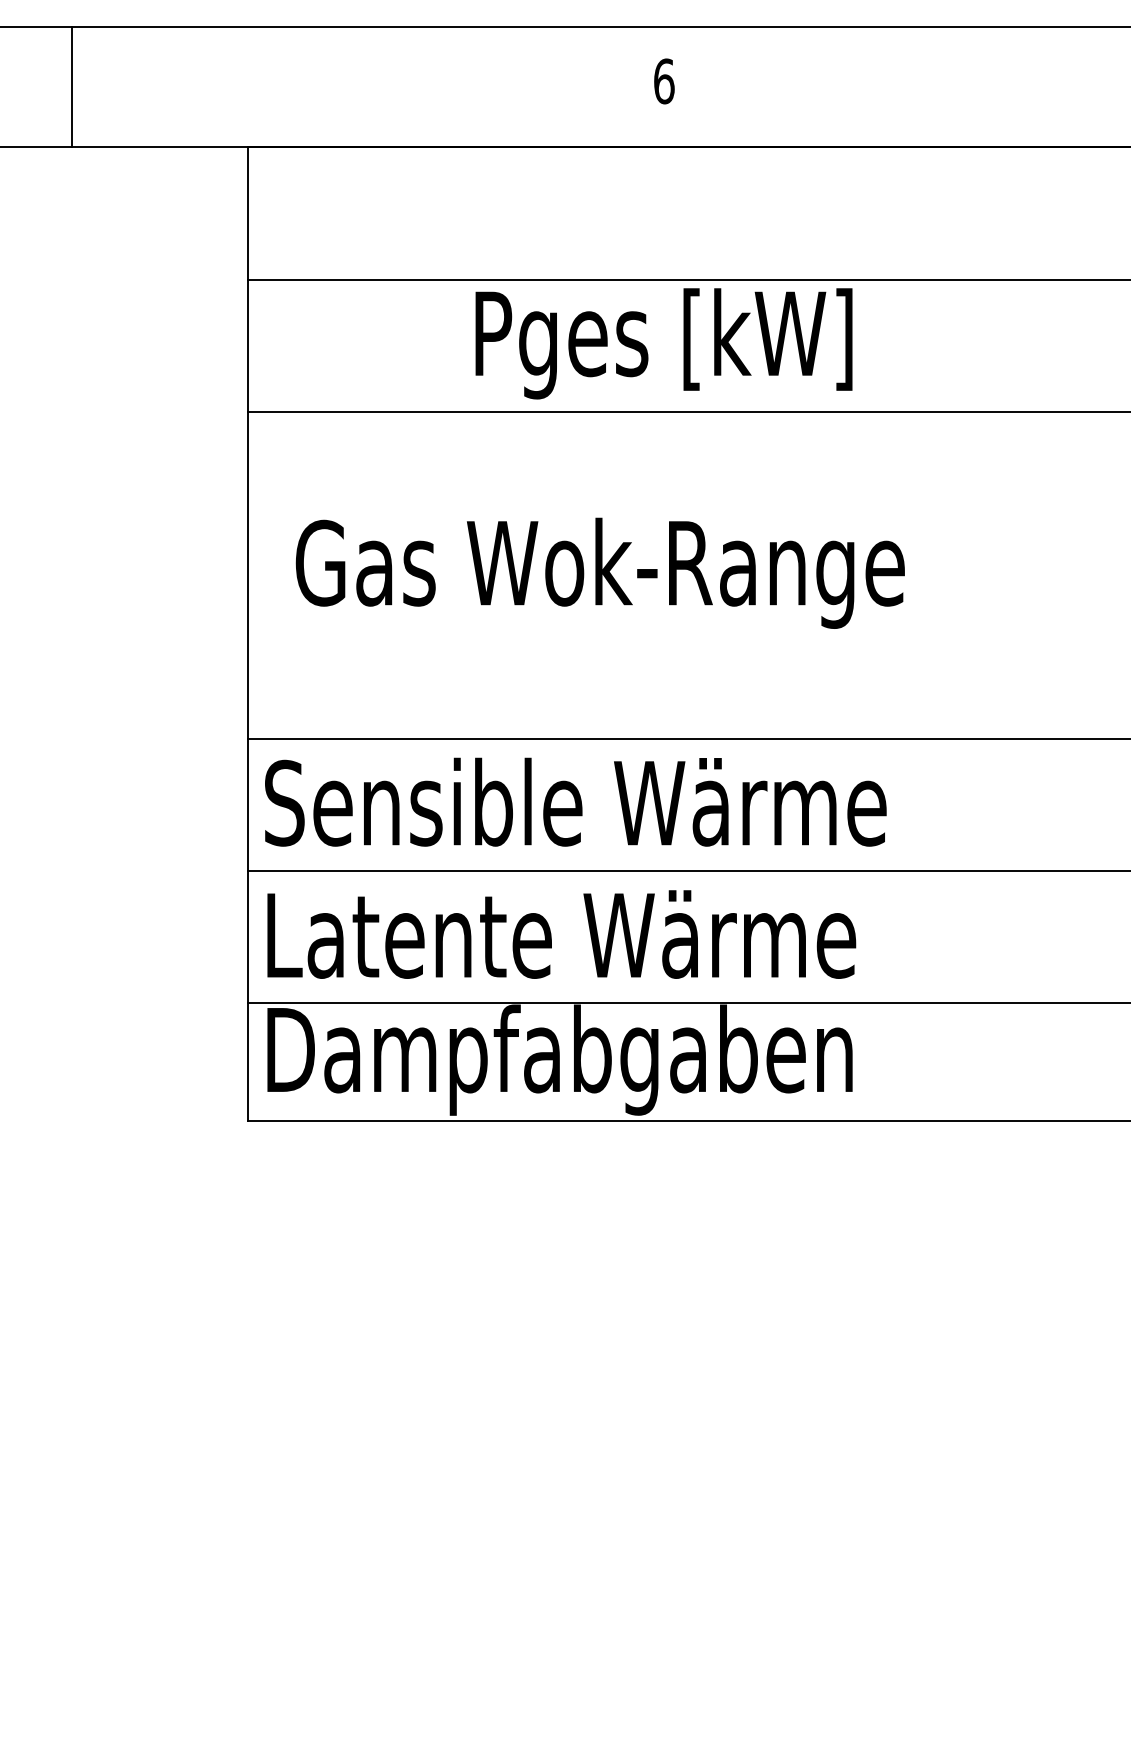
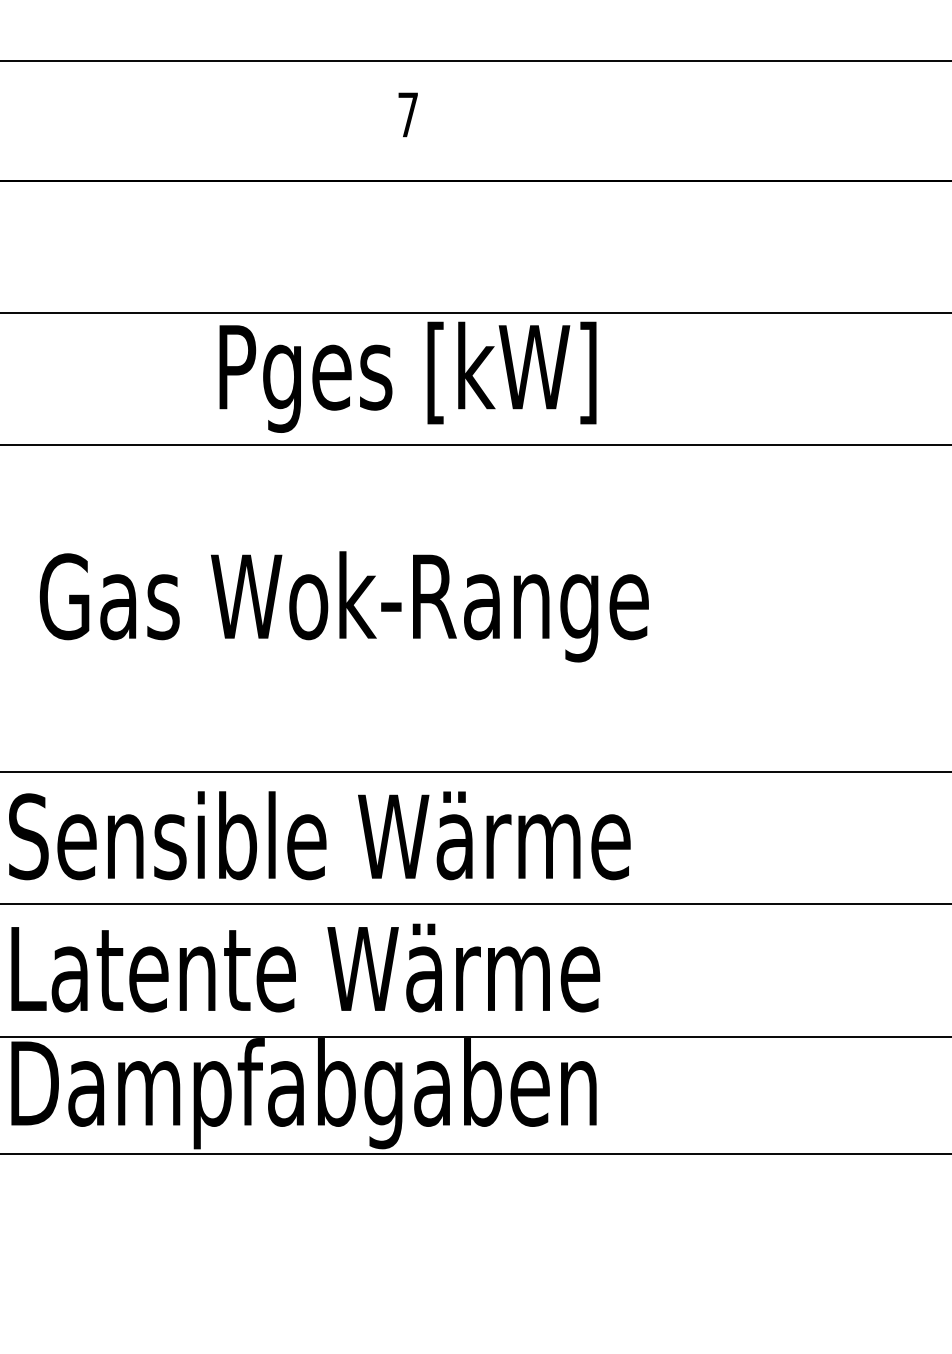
text: (664, 81) -> (408, 115), 6 -> 7

